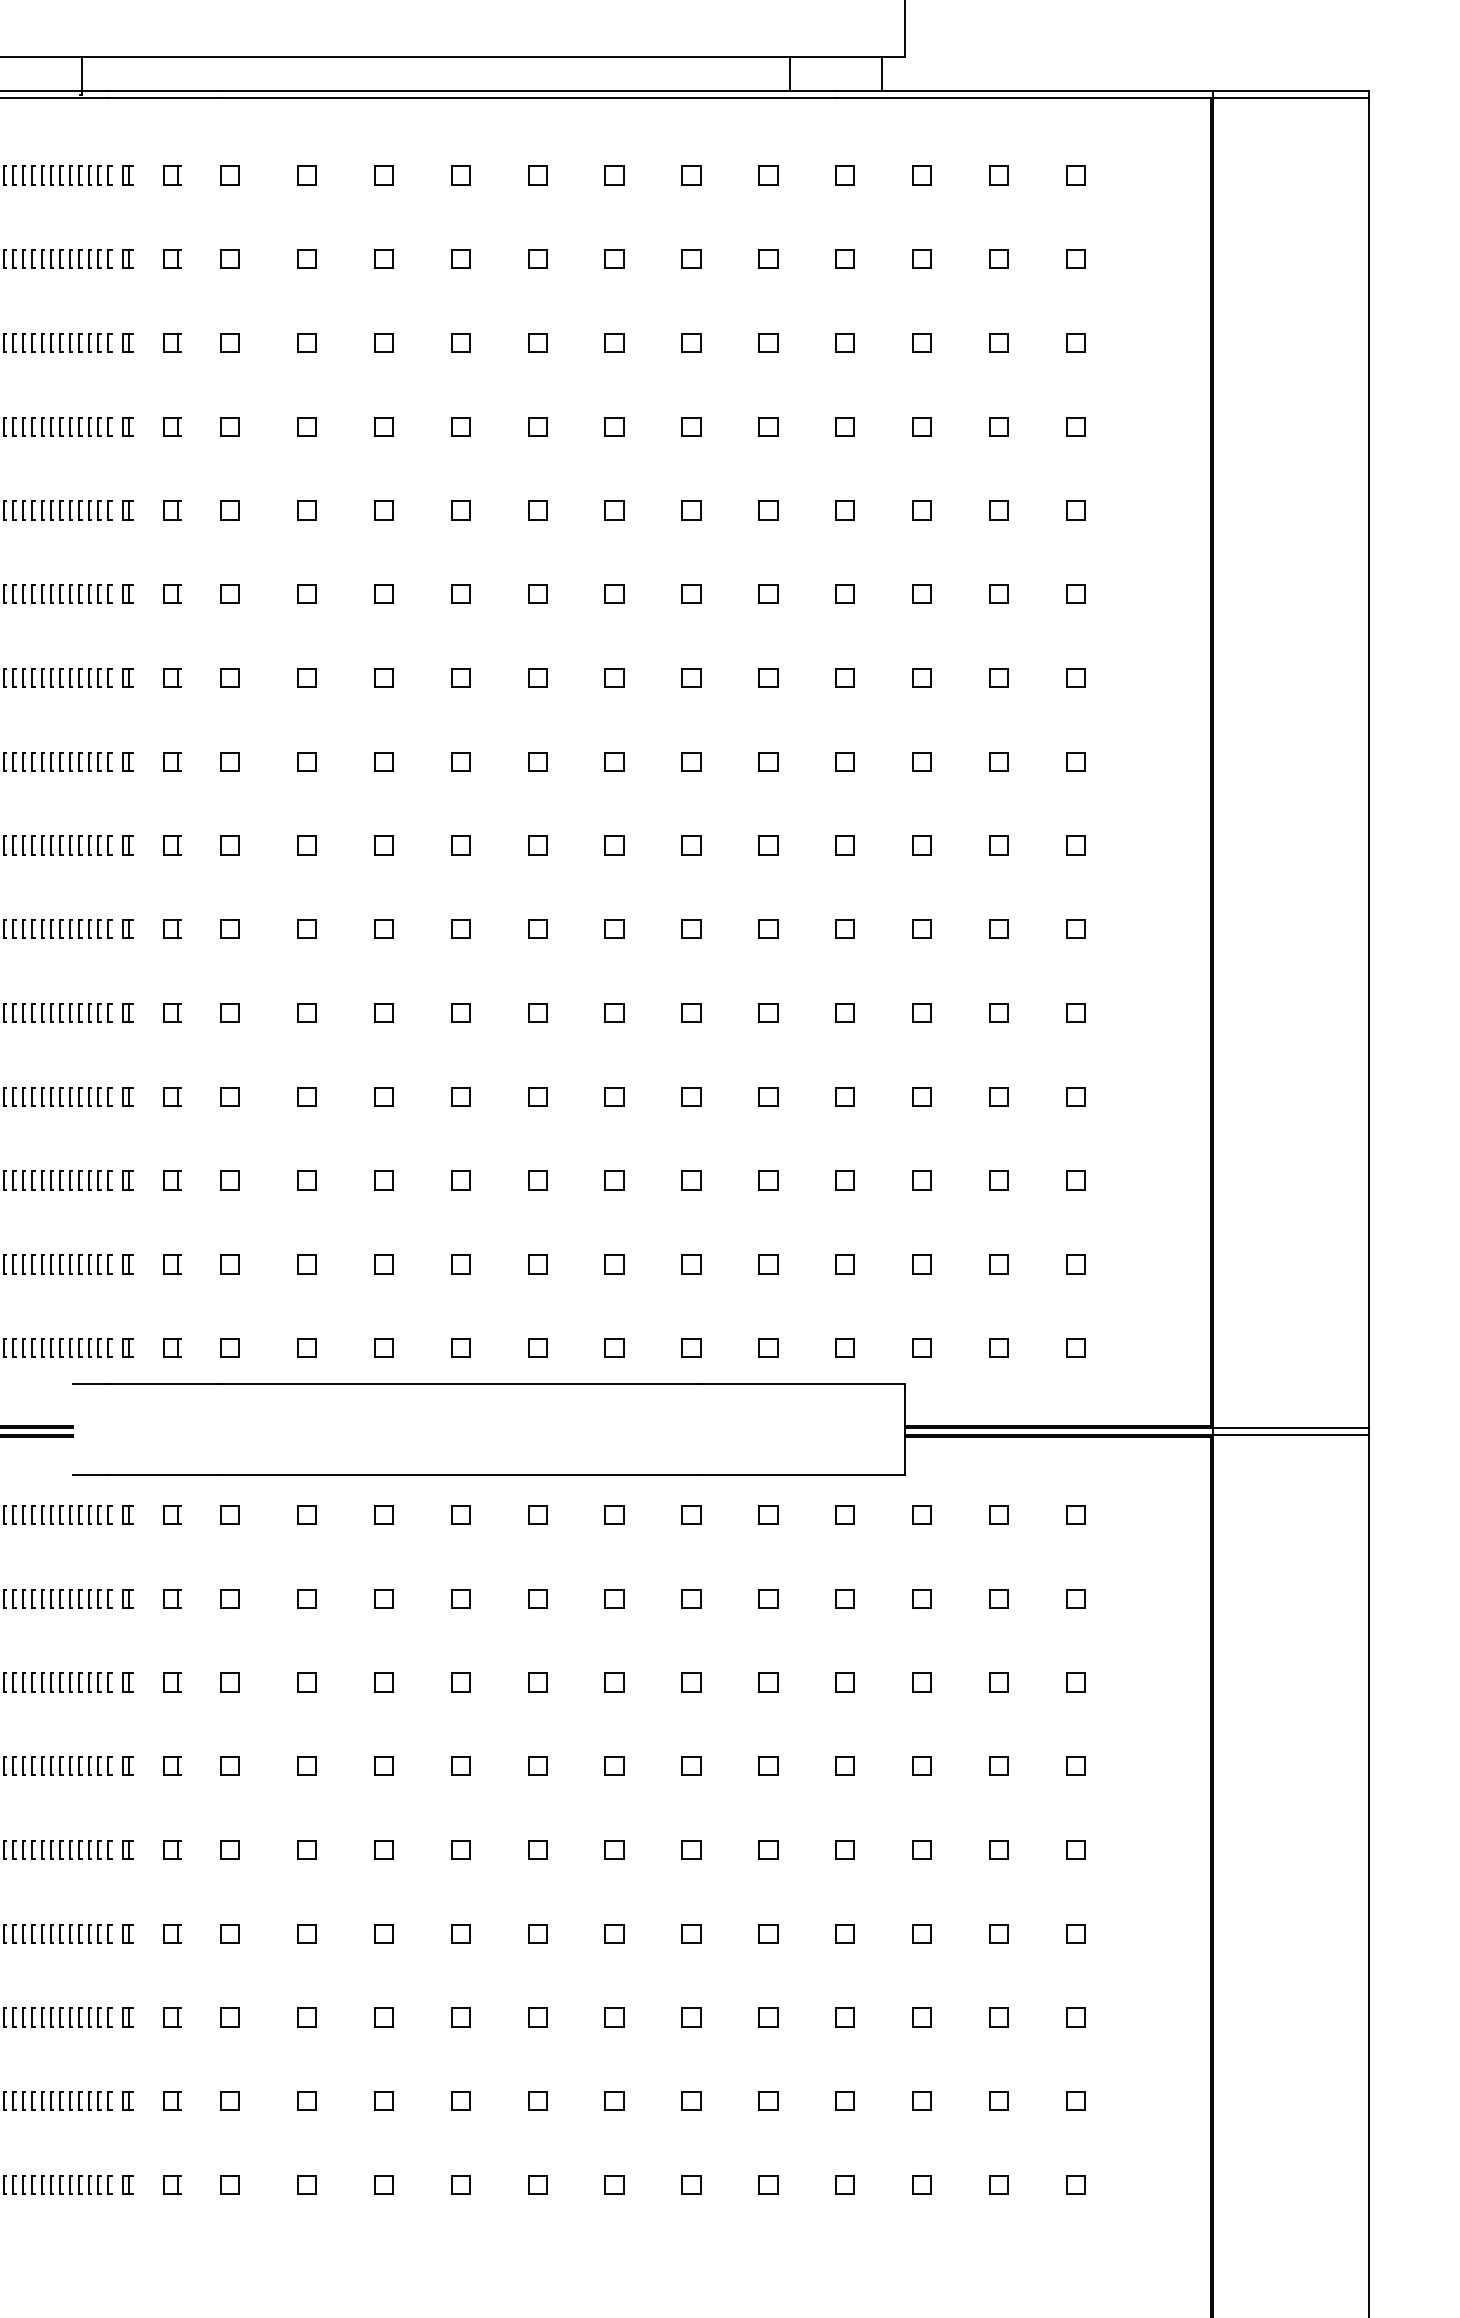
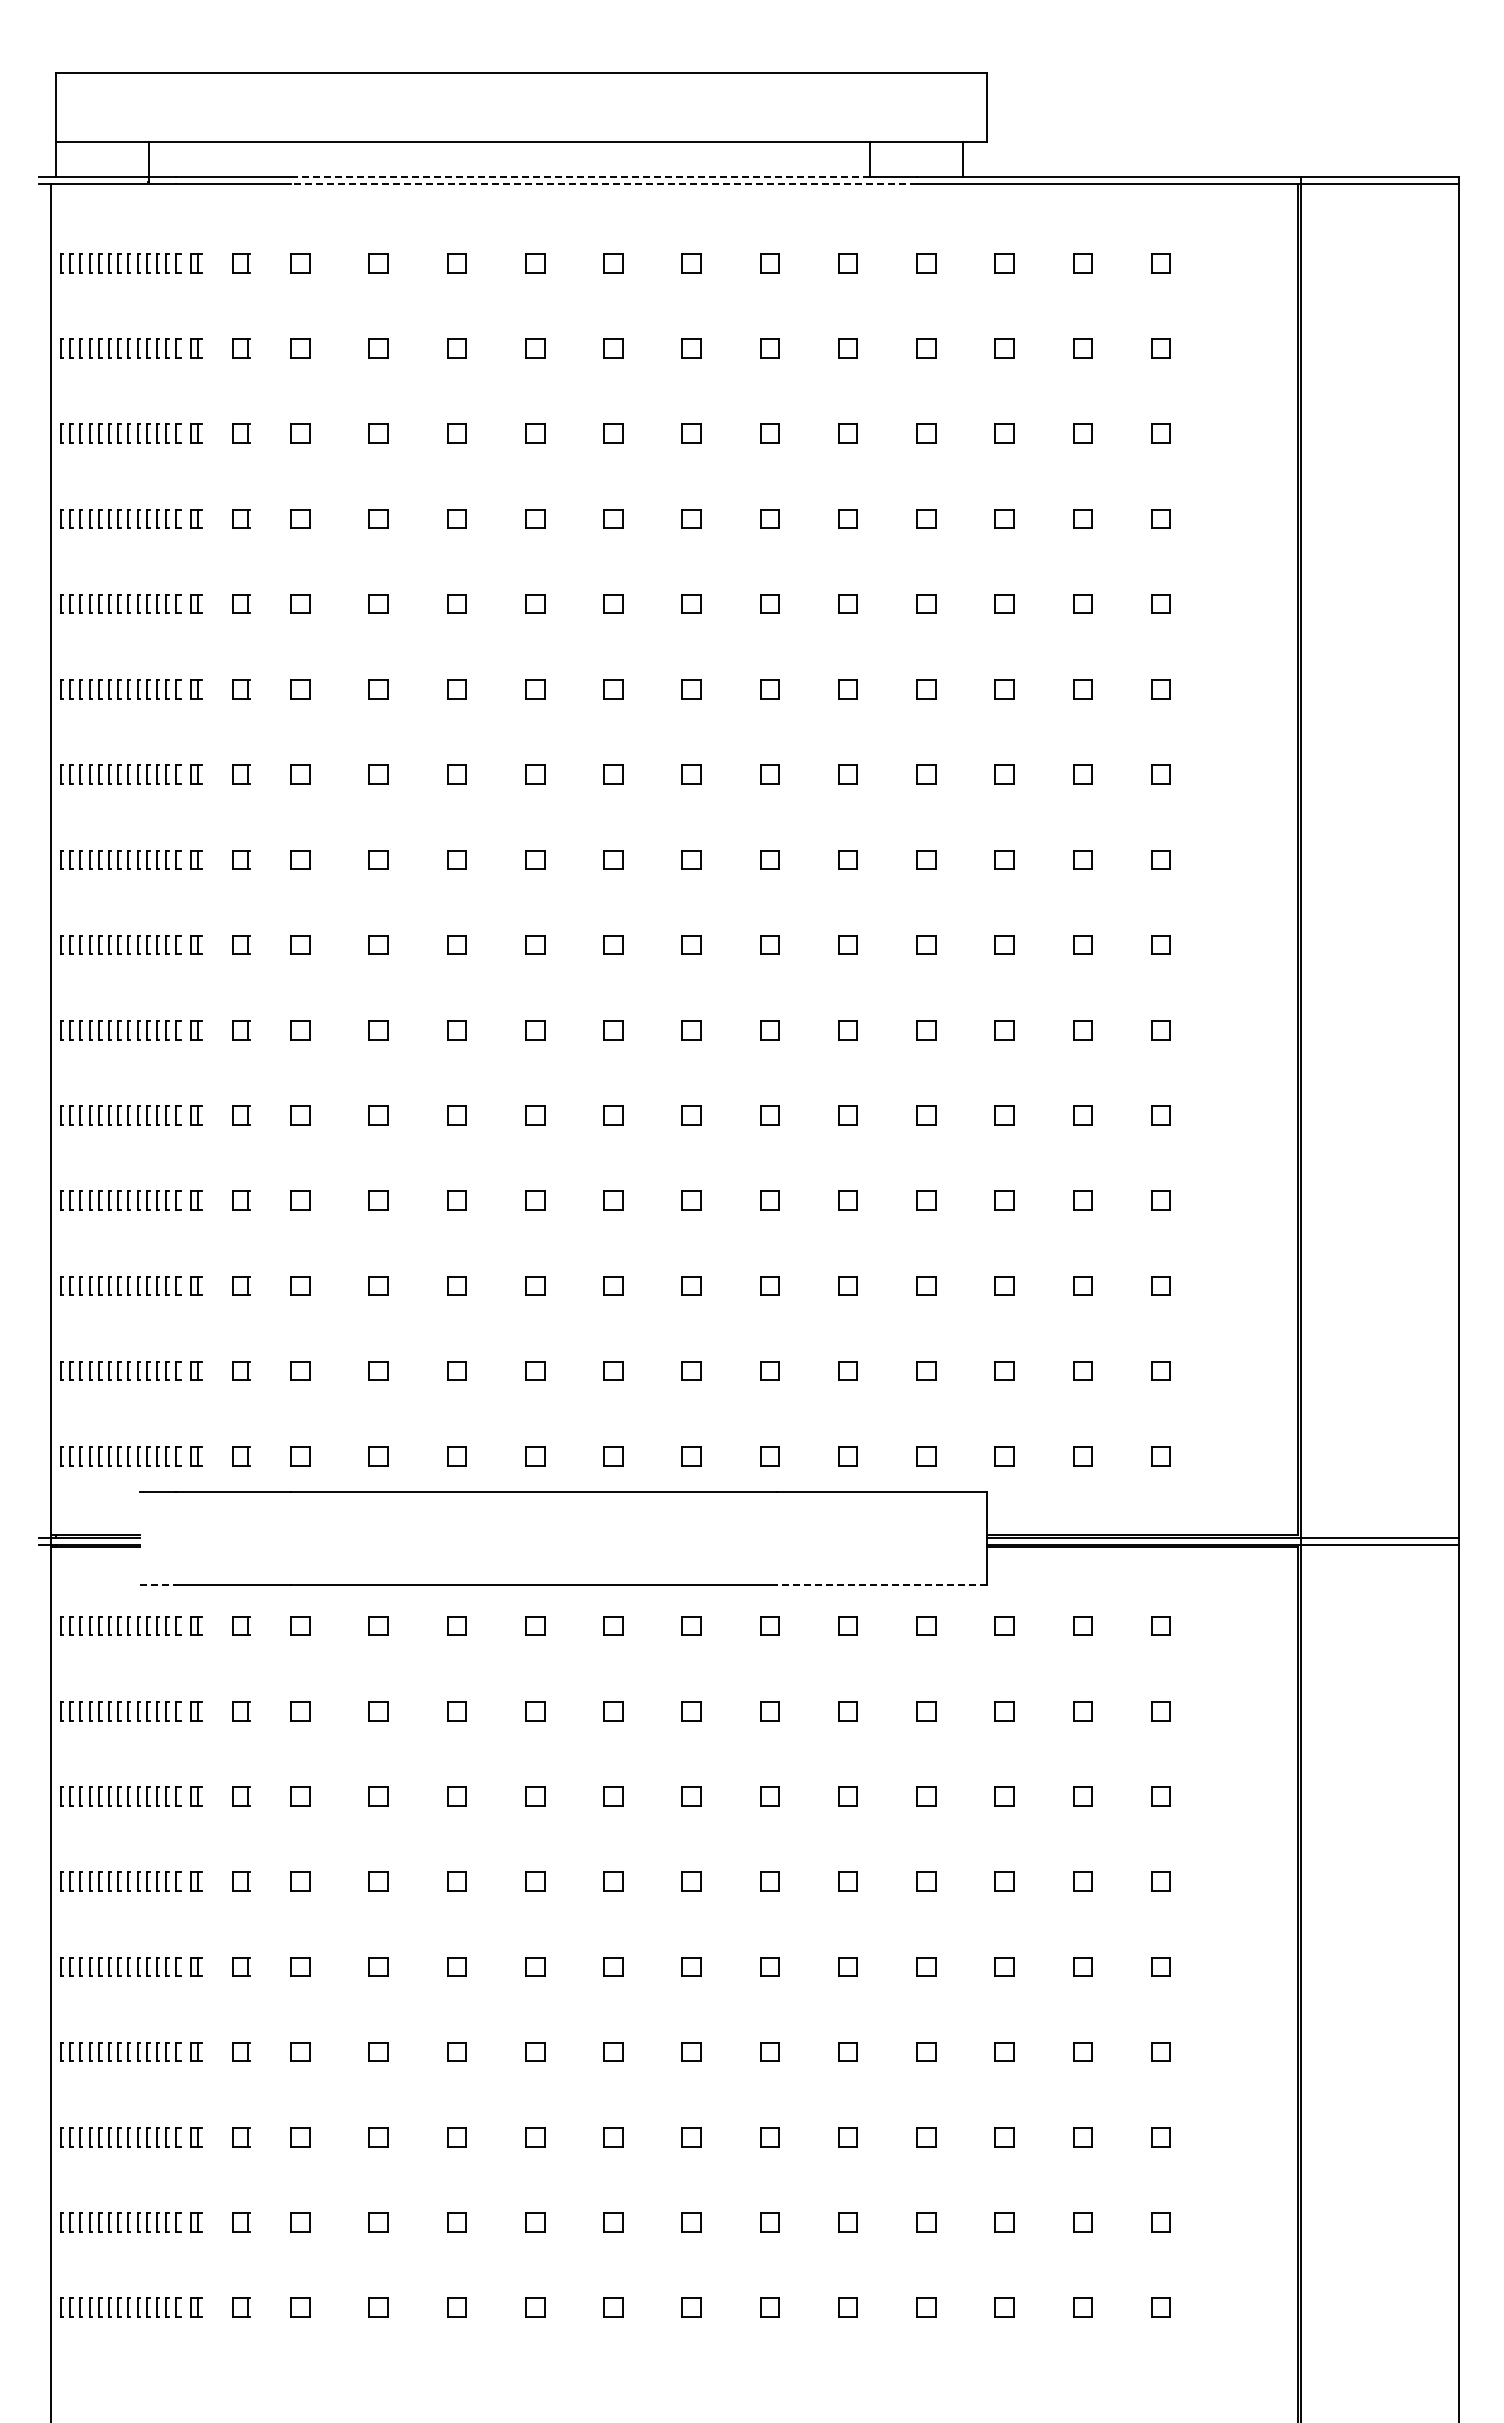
line: (505, 91) -> (580, 177), solid -> dashed
line: (528, 97) -> (604, 184), solid -> dashed
line: (90, 1475) -> (158, 1585), solid -> dashed
line: (801, 1475) -> (881, 1585), solid -> dashed

